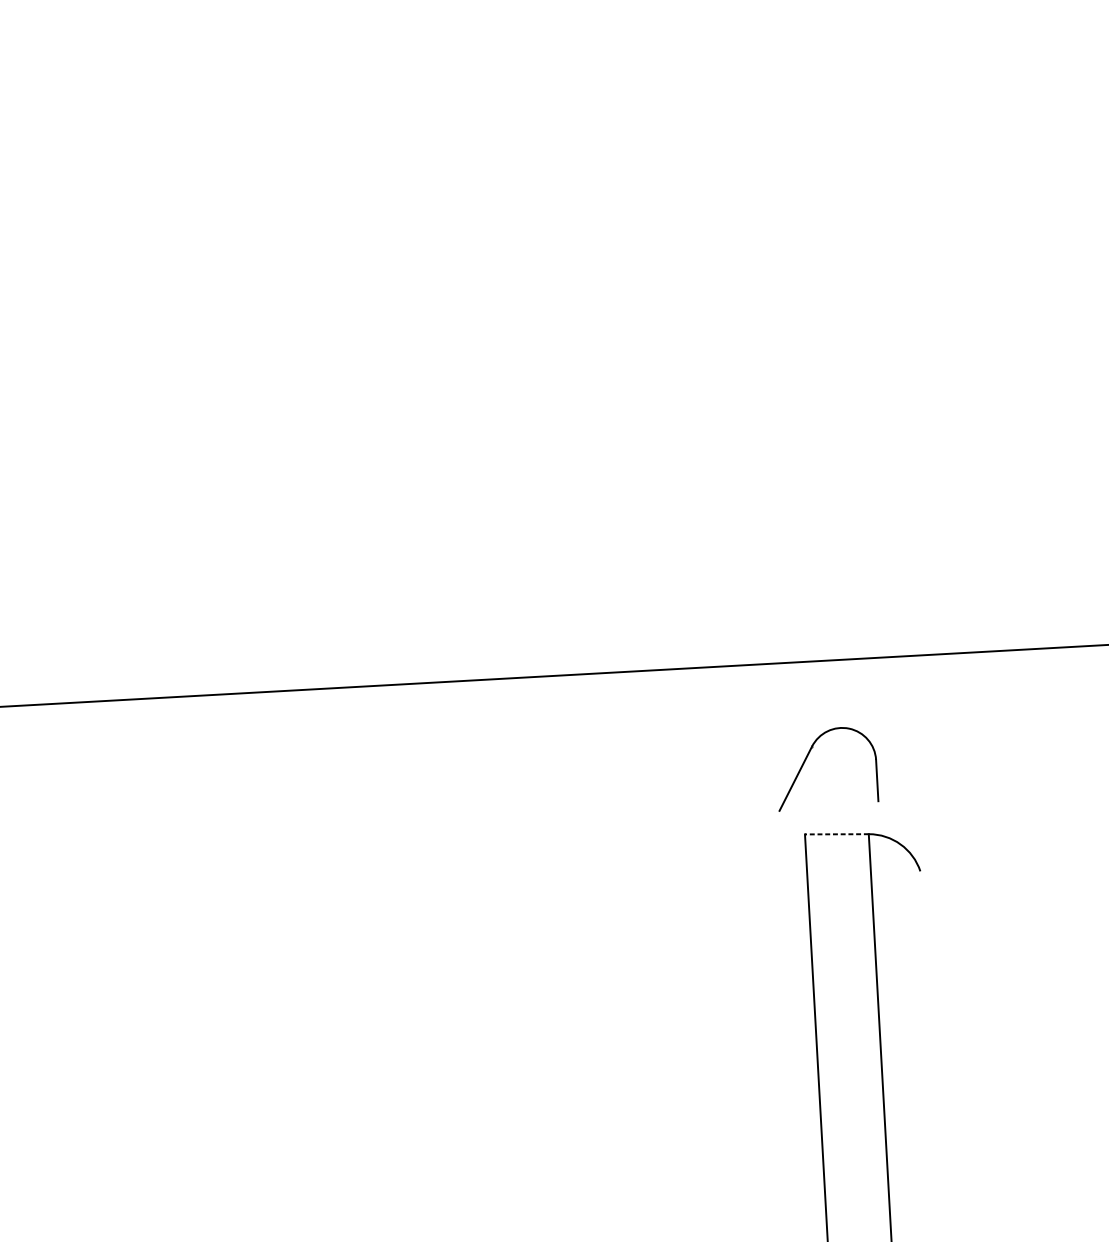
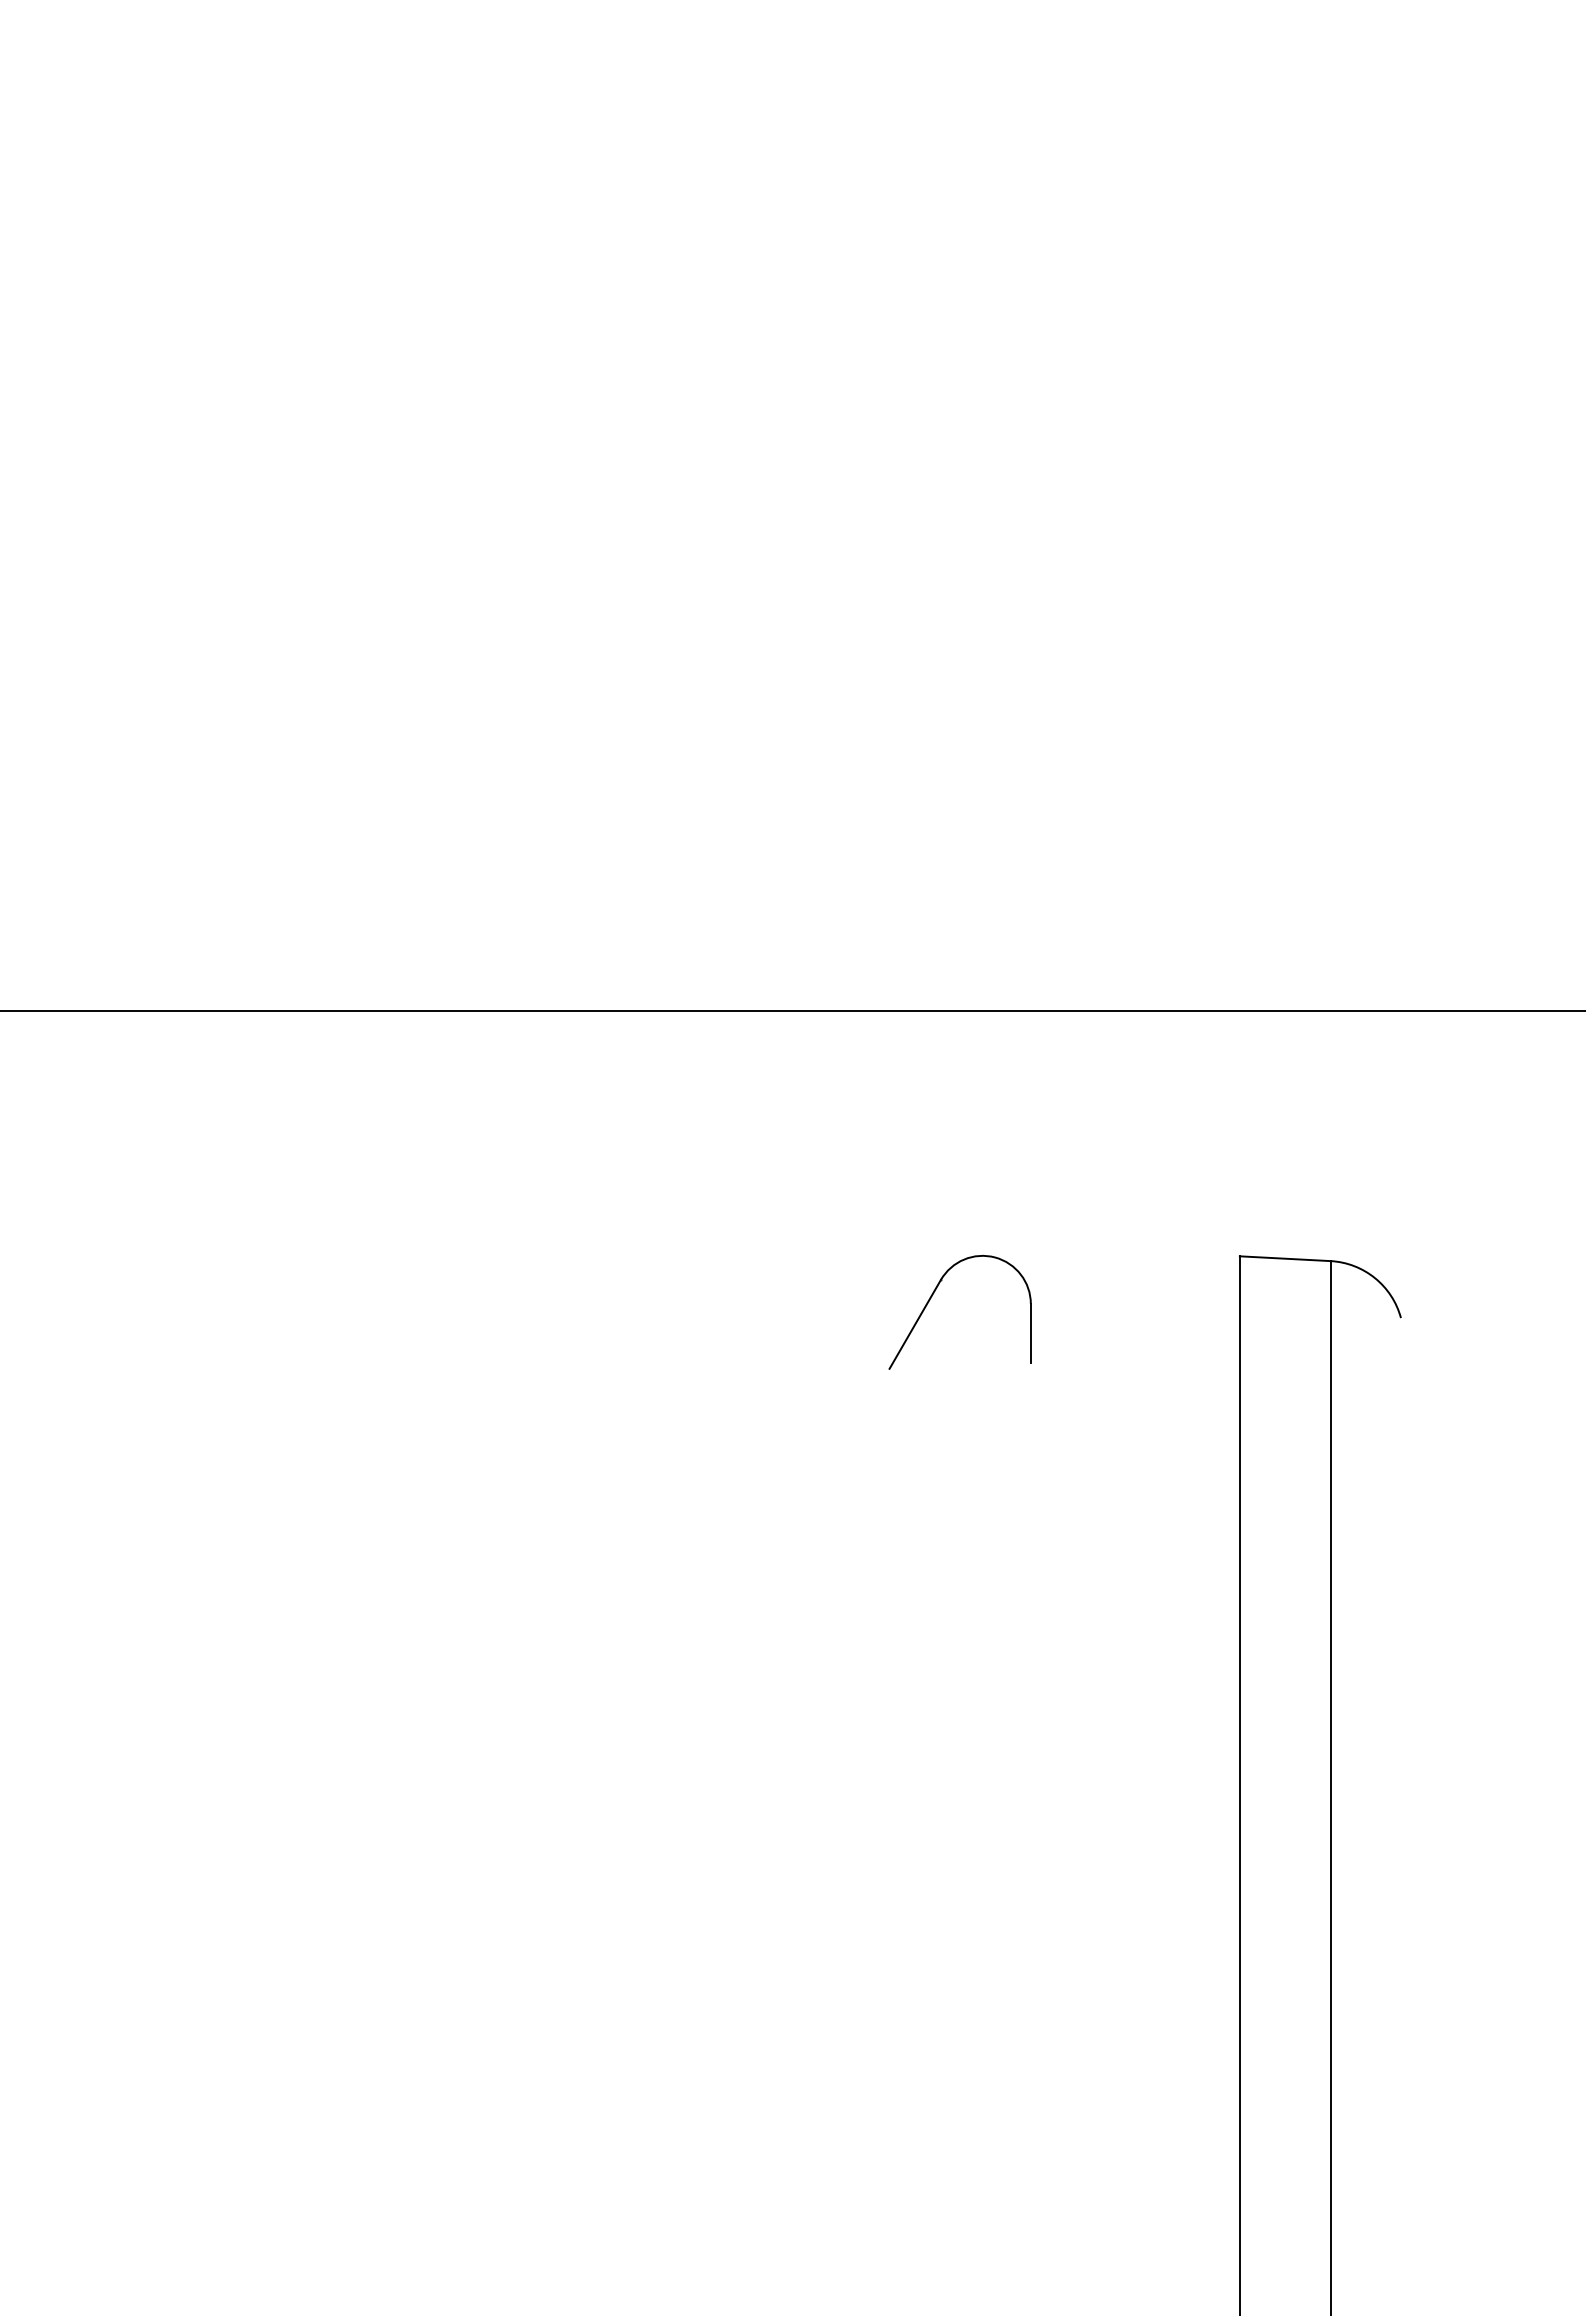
part: (808, 756) -> (934, 1293), moved
line: (836, 834) -> (1284, 1258), dashed -> solid

